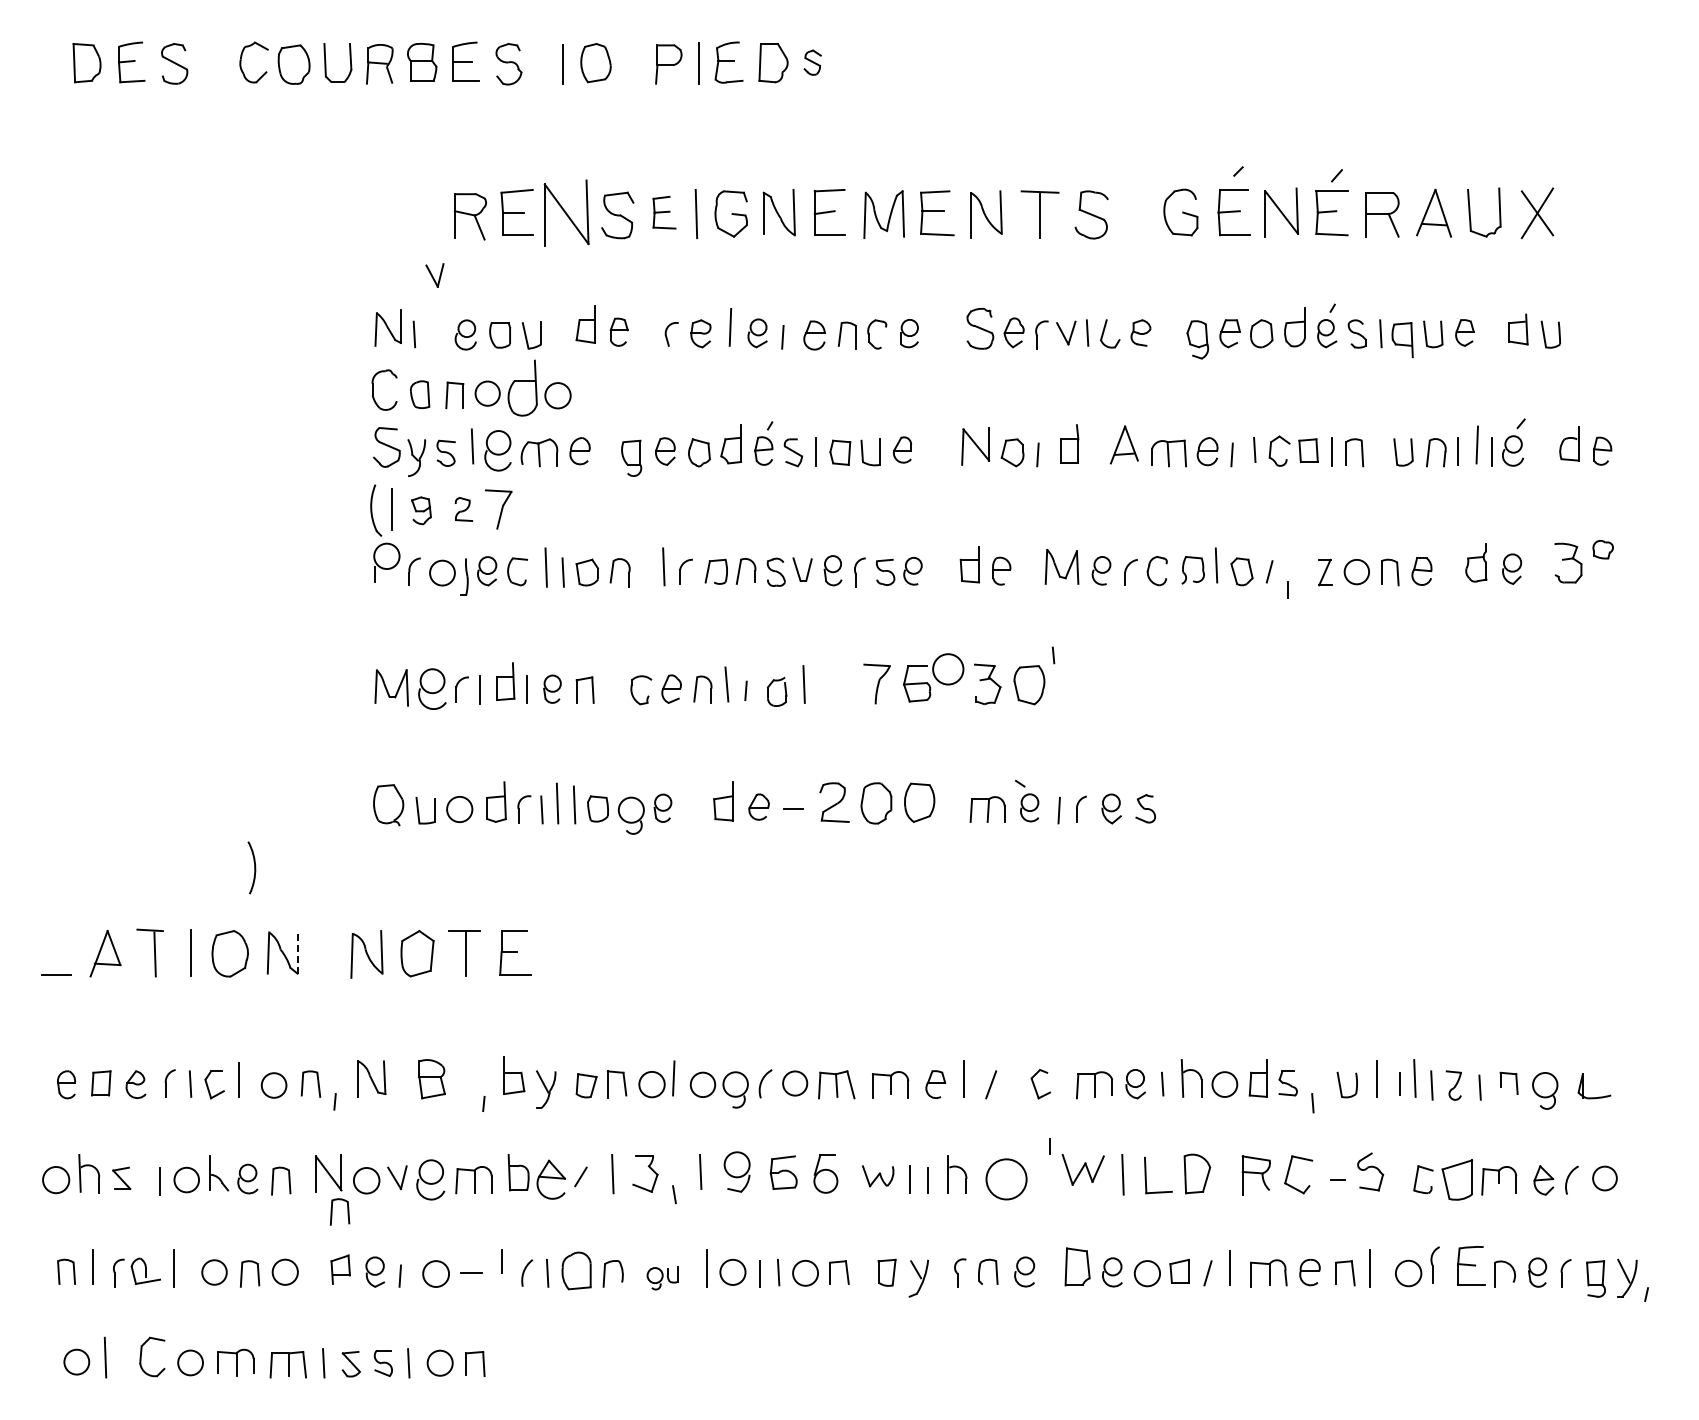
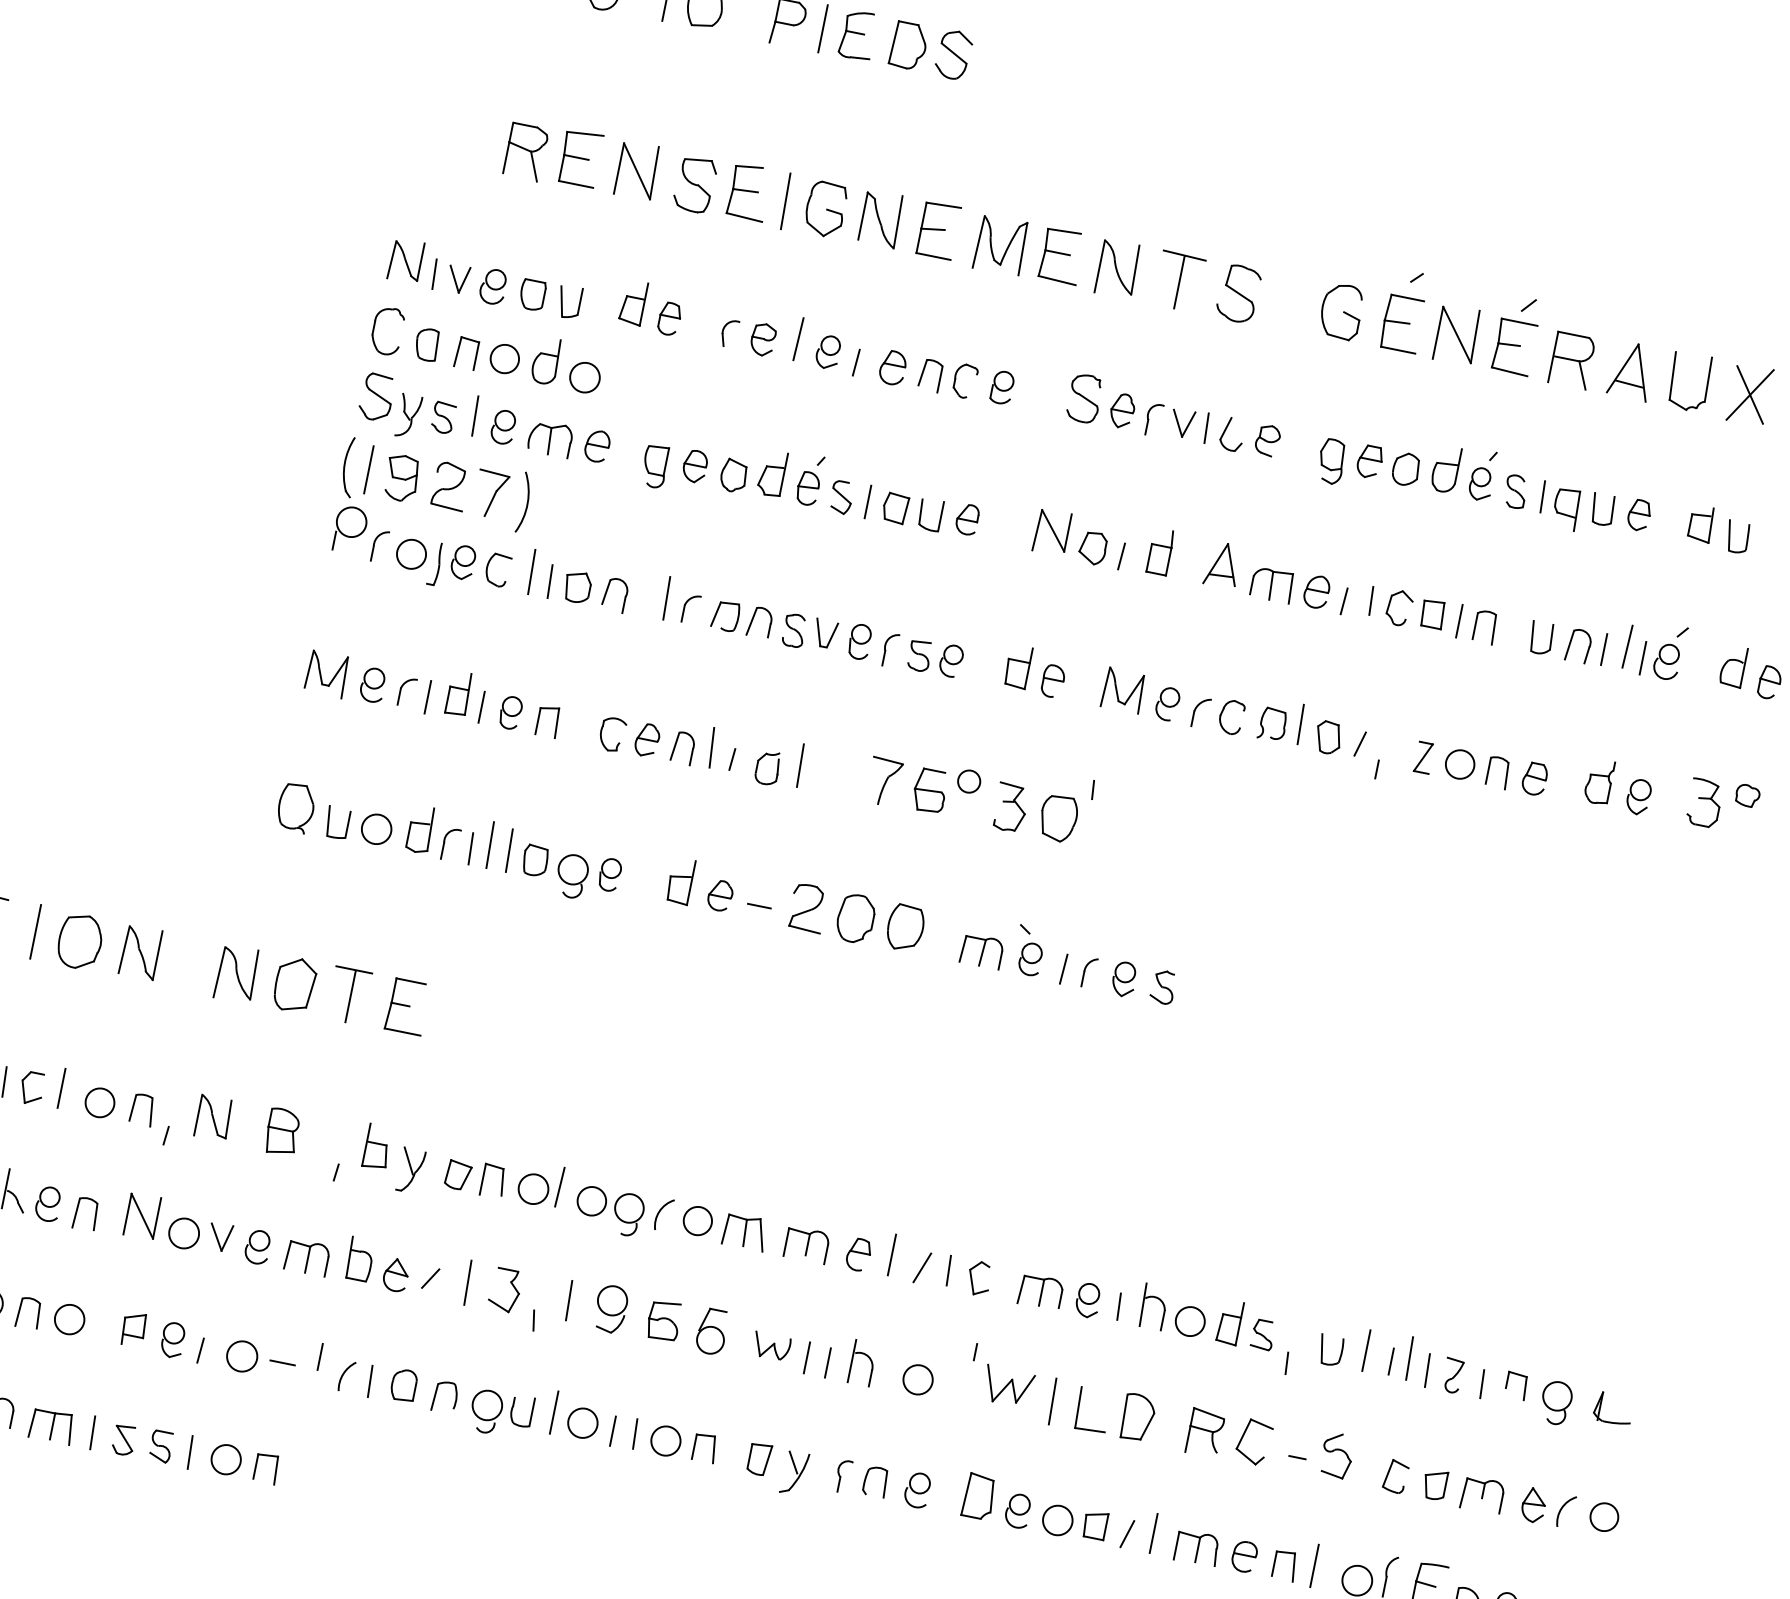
part: (812, 62) -> (953, 54), size x1.67
part: (664, 212) -> (749, 192), size x1.43
part: (566, 213) -> (636, 170), size x0.71
part: (434, 275) -> (457, 278), moved
part: (522, 387) -> (546, 360), size x0.71
part: (497, 451) -> (502, 427), size x0.71
part: (463, 509) -> (450, 486), size x1.67
part: (421, 510) -> (401, 477), size x1.43
circle: (947, 668) -> (968, 780), size x0.62
part: (431, 689) -> (372, 685), size x0.71
arc: (254, 867) -> (526, 502), moved
line: (297, 951) -> (157, 954), dashed -> solid
line: (1013, 1082) -> (948, 1270), added
circle: (1006, 1178) -> (918, 1378), size x0.62
part: (430, 1179) -> (257, 1246), size x0.71
part: (551, 1179) -> (396, 1274), size x0.71
part: (1457, 1179) -> (1435, 1484), size x0.62
part: (347, 1211) -> (155, 1264), removed
part: (576, 1270) -> (403, 1384), size x0.71
part: (662, 1278) -> (500, 1413), size x1.67

